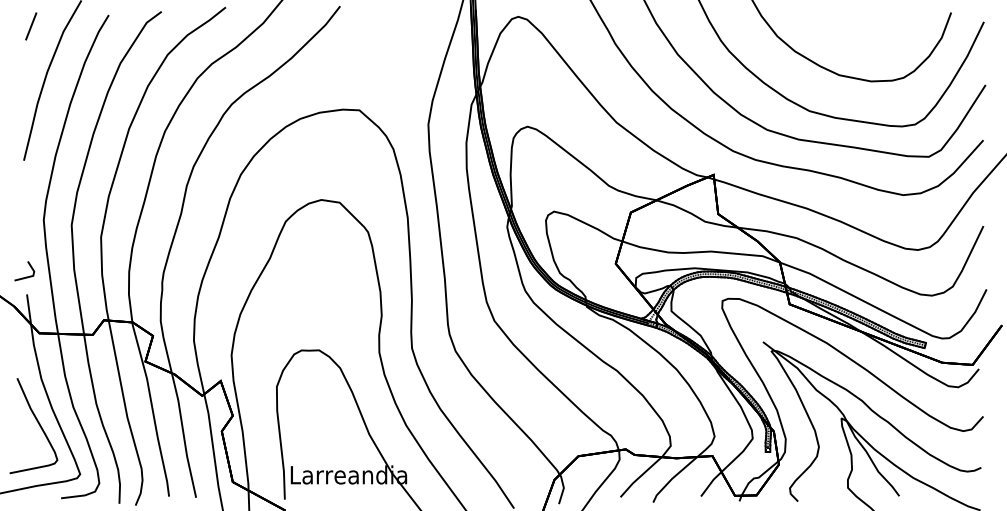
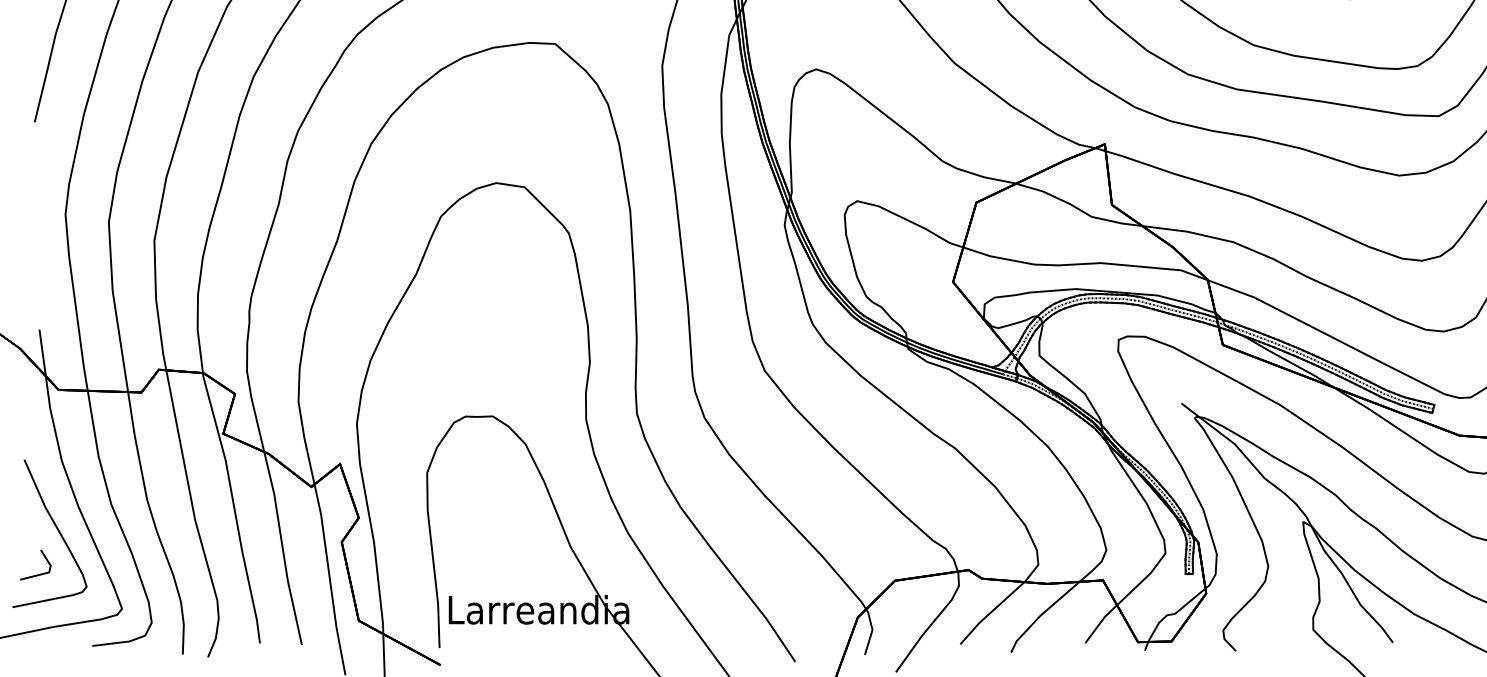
line: (25, 276) -> (37, 573), moved

